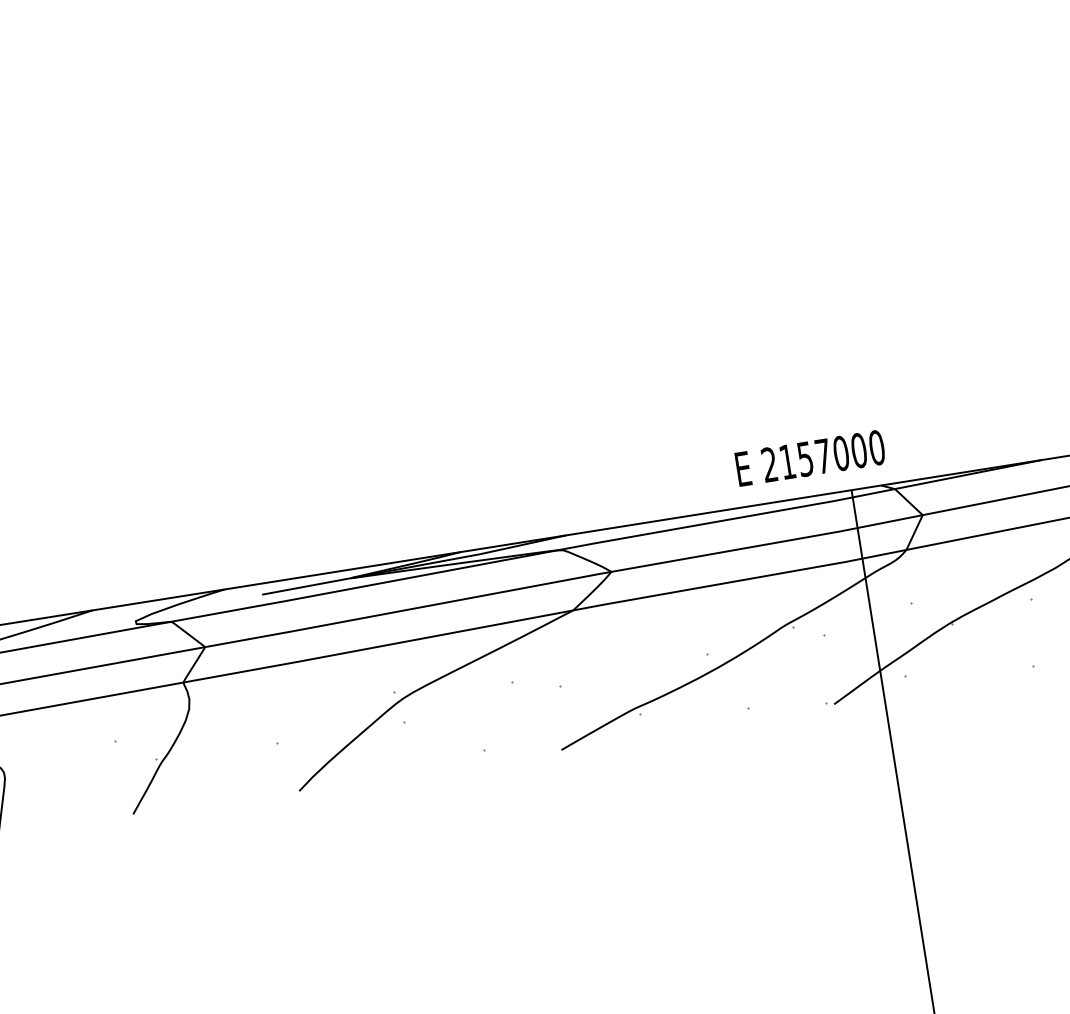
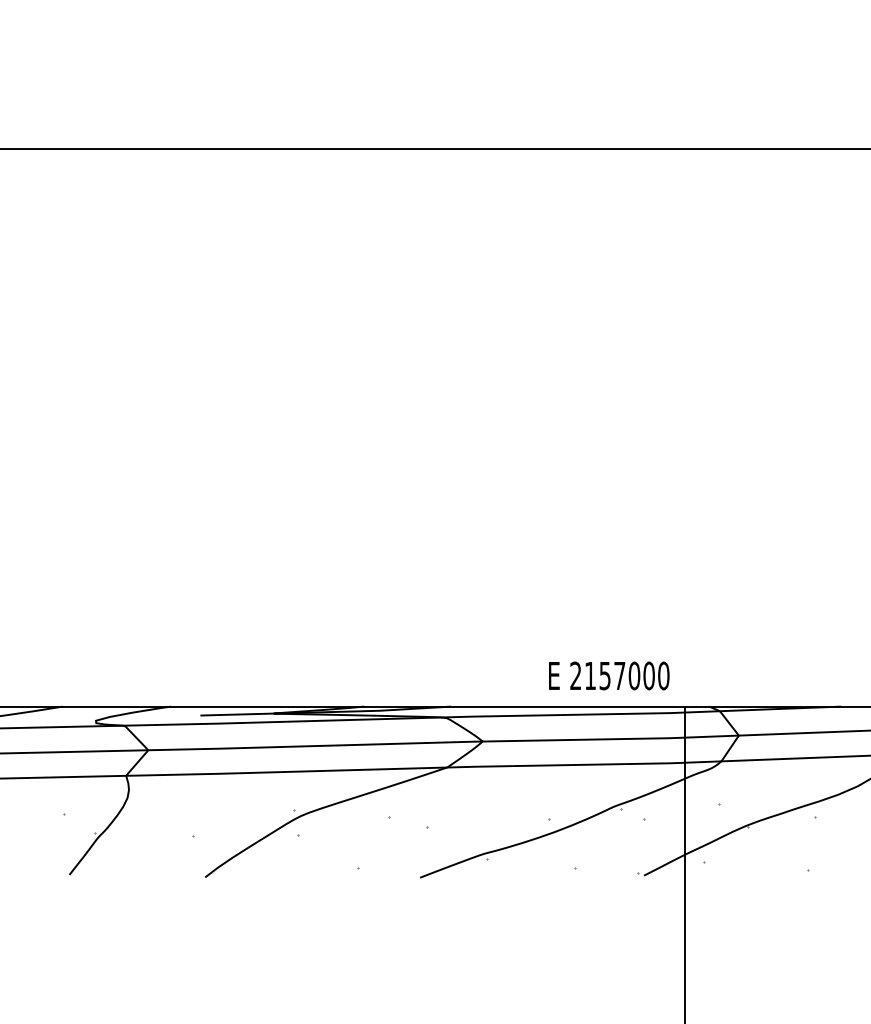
text: (810, 457) -> (609, 675), moved

